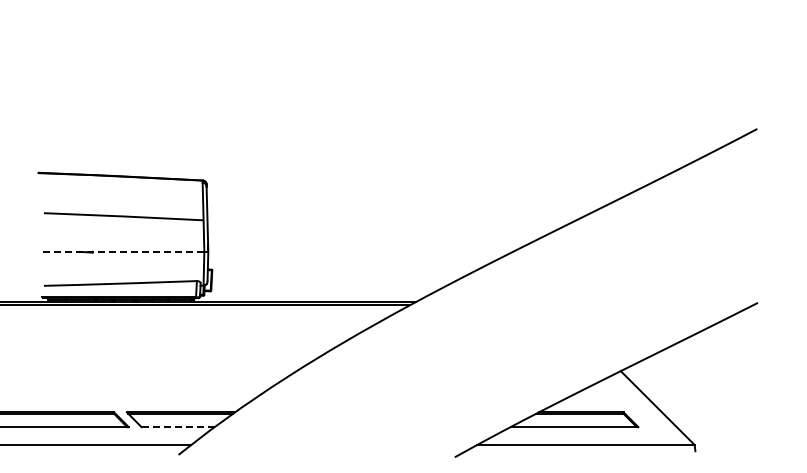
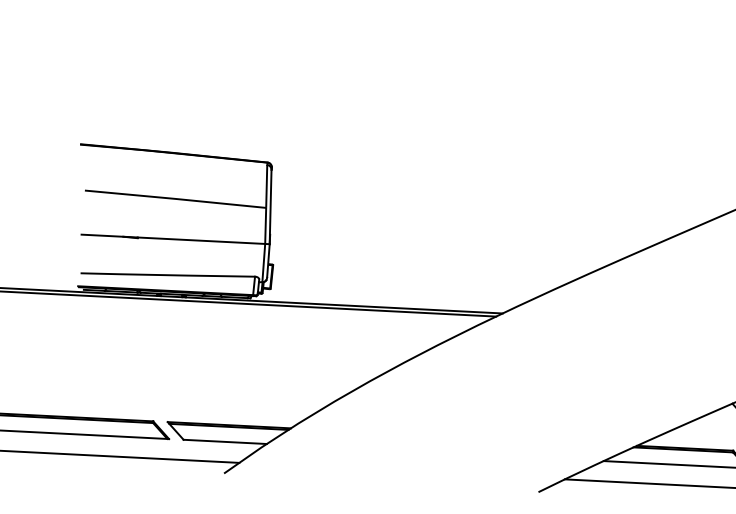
line: (123, 251) -> (173, 238), dashed -> solid
line: (178, 427) -> (225, 442), dashed -> solid

